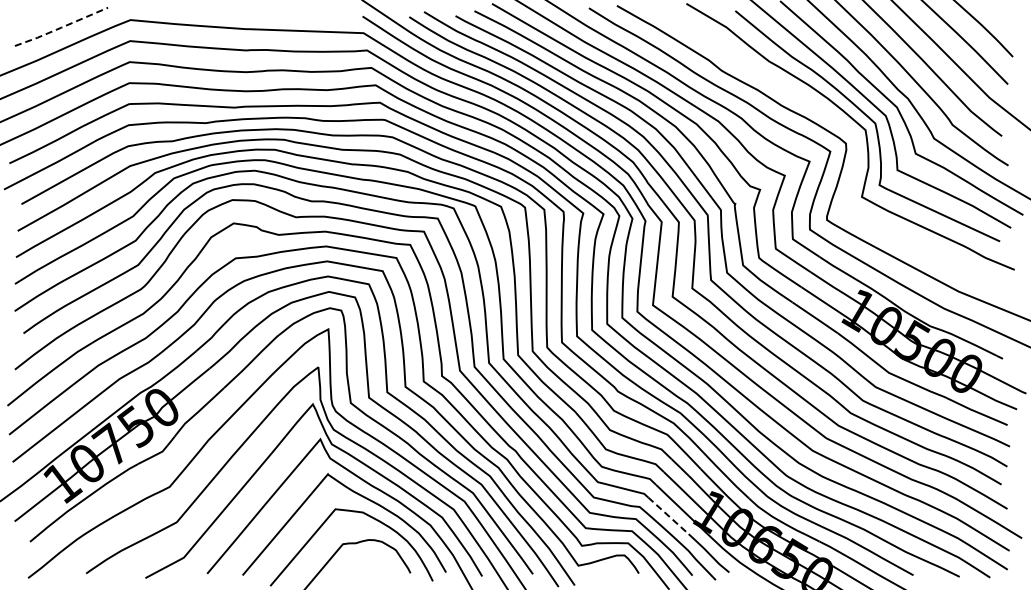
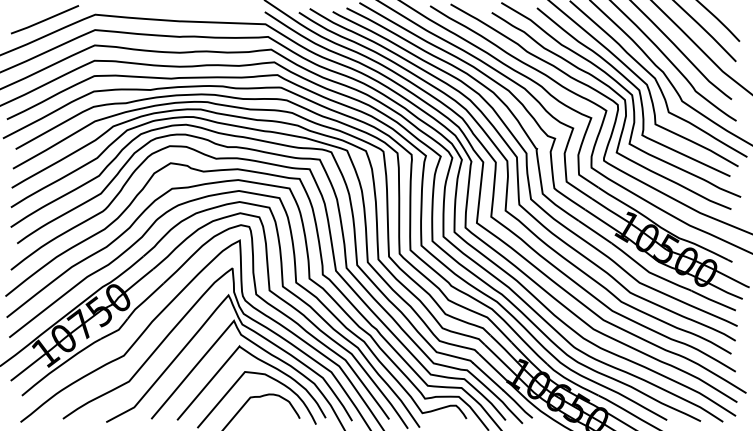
line: (61, 27) -> (44, 20), dashed -> solid
curve: (855, 148) -> (624, 108), added
line: (668, 516) -> (488, 377), dashed -> solid

